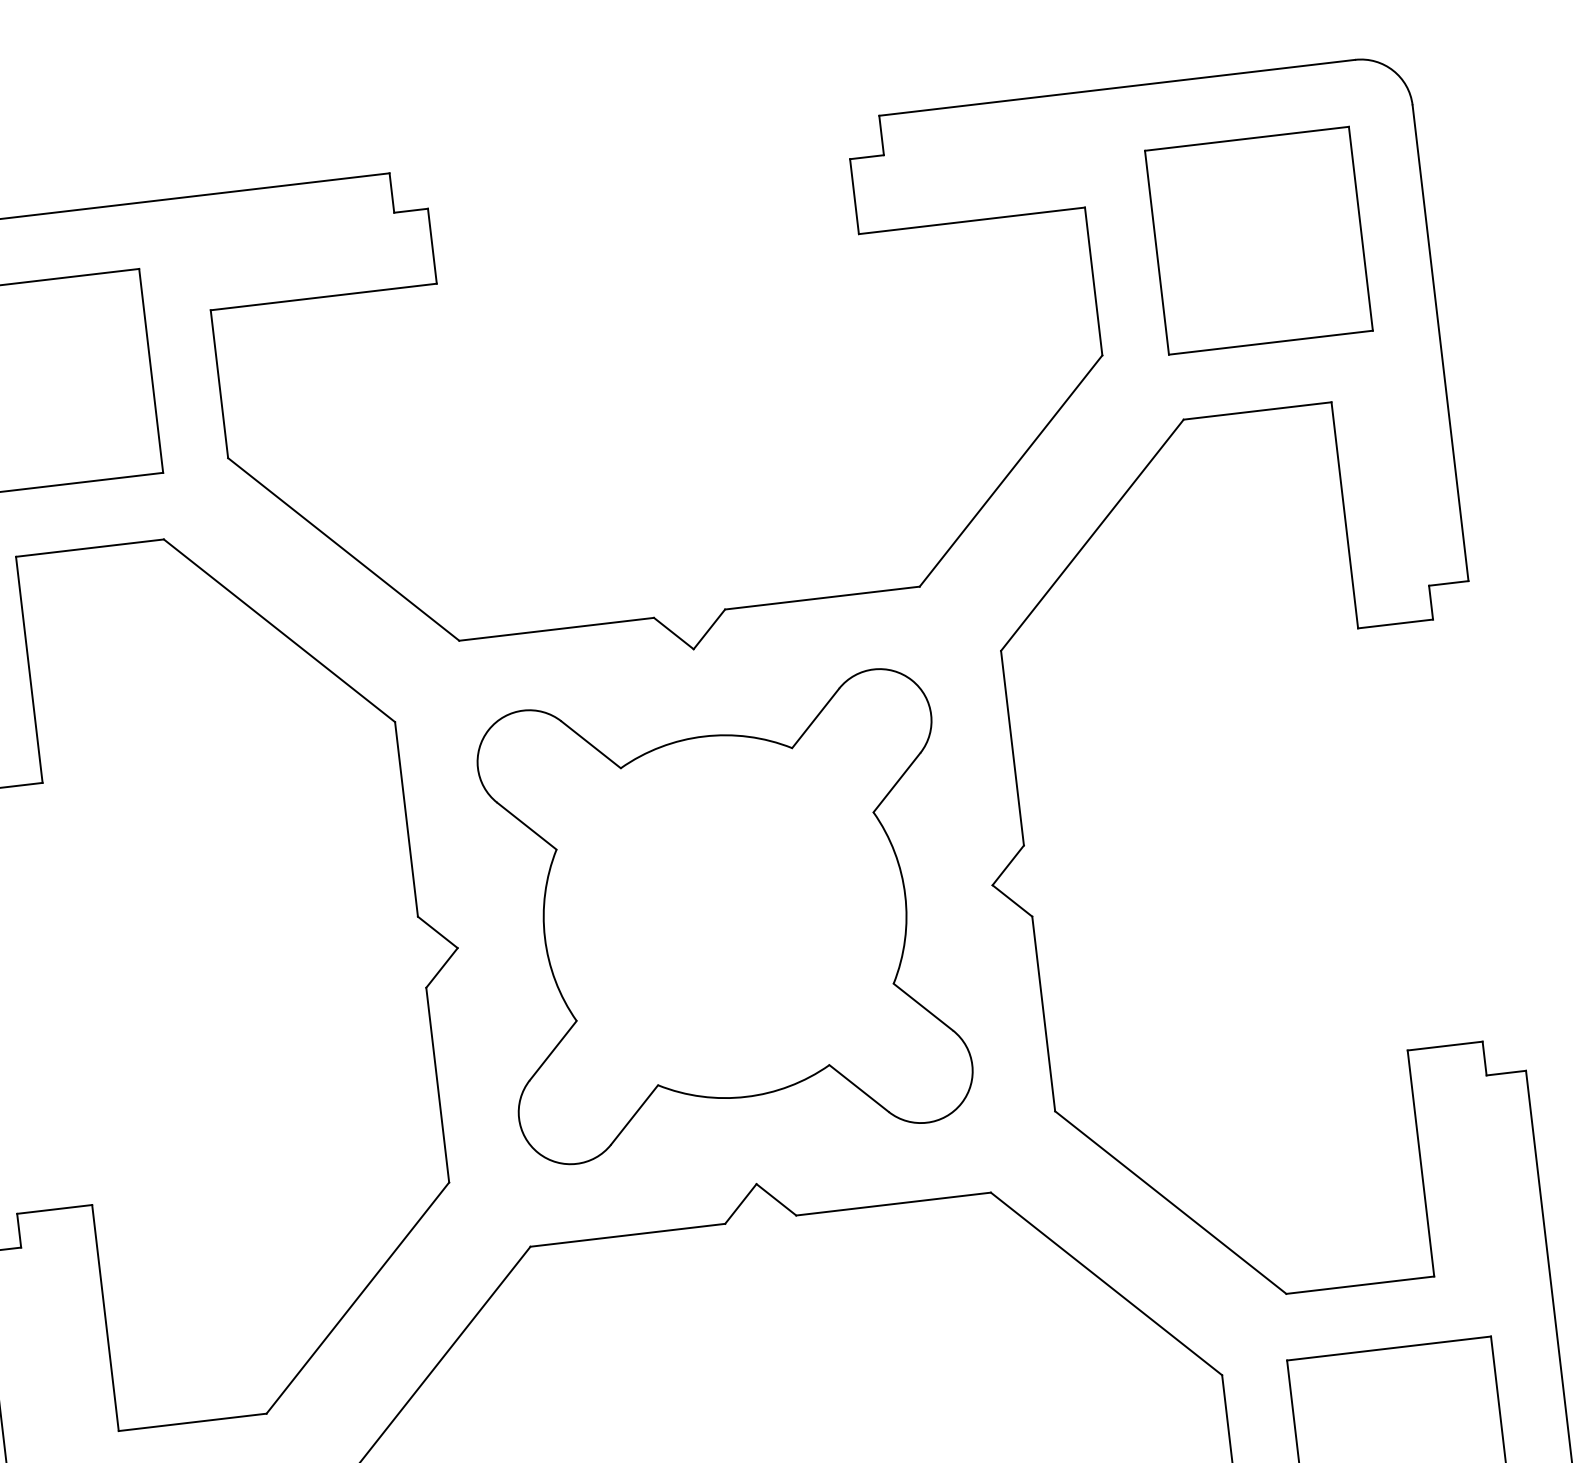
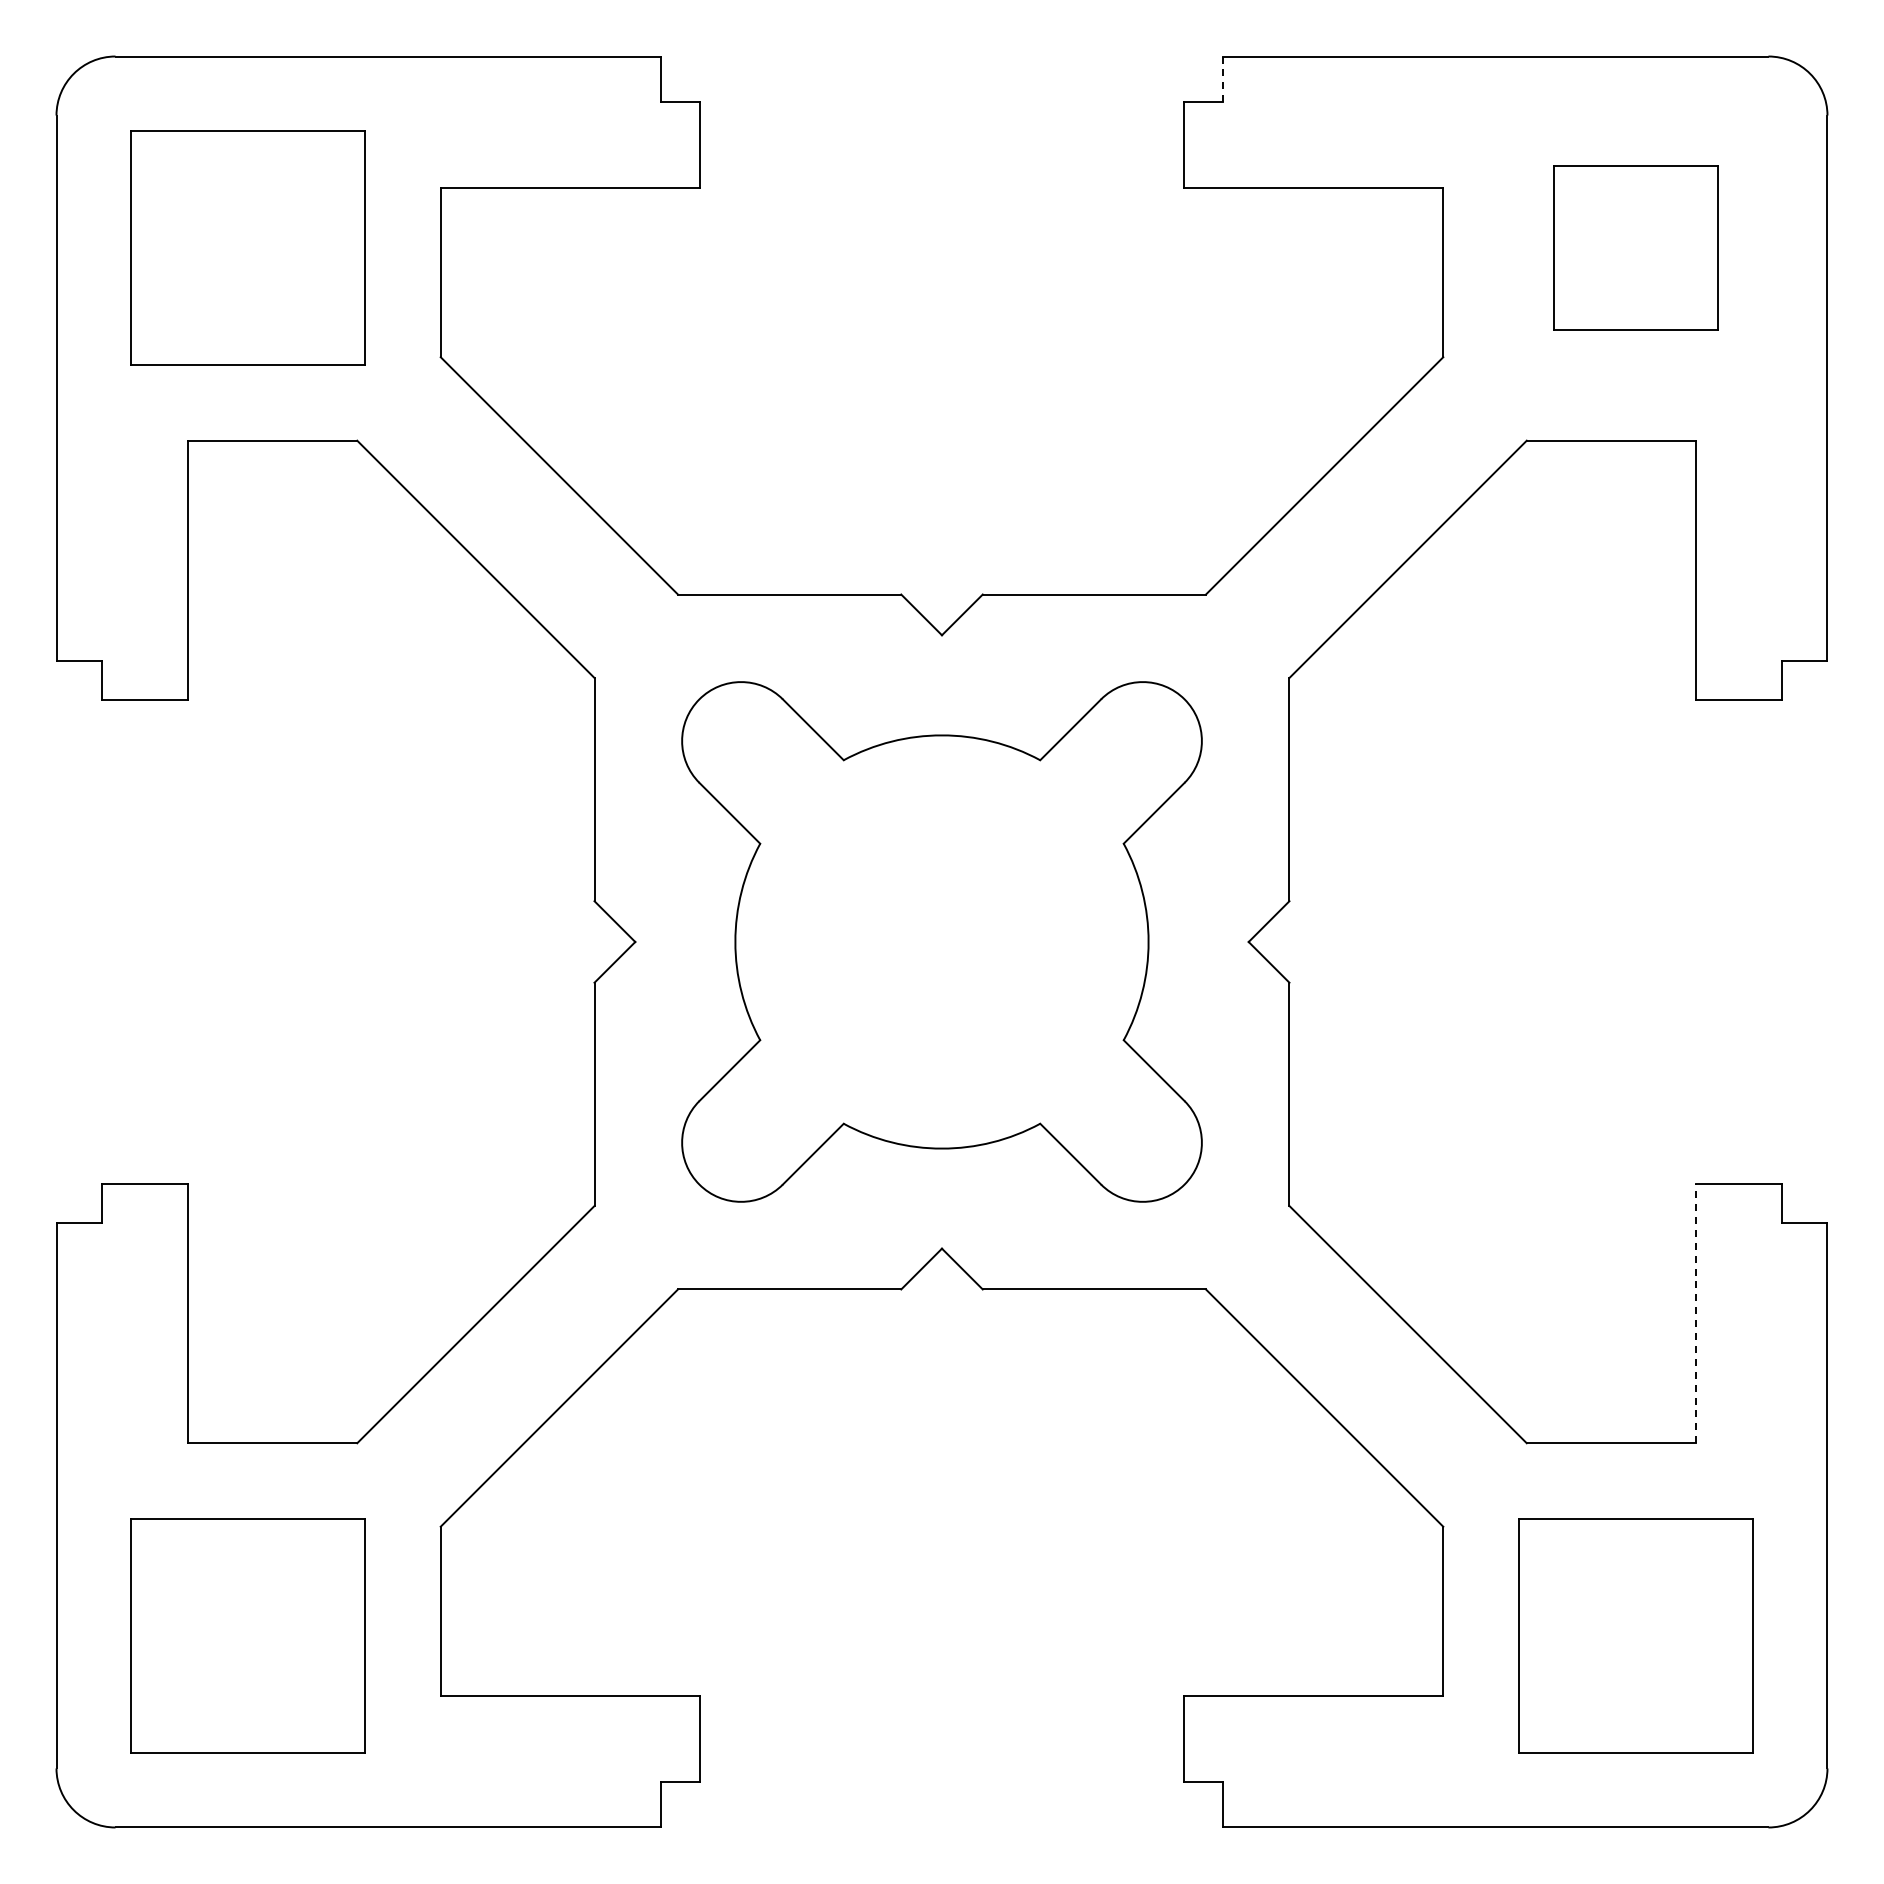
line: (881, 135) -> (1222, 79), solid -> dashed
part: (1258, 240) -> (1635, 247), size x0.7
line: (1421, 1163) -> (1696, 1313), solid -> dashed

